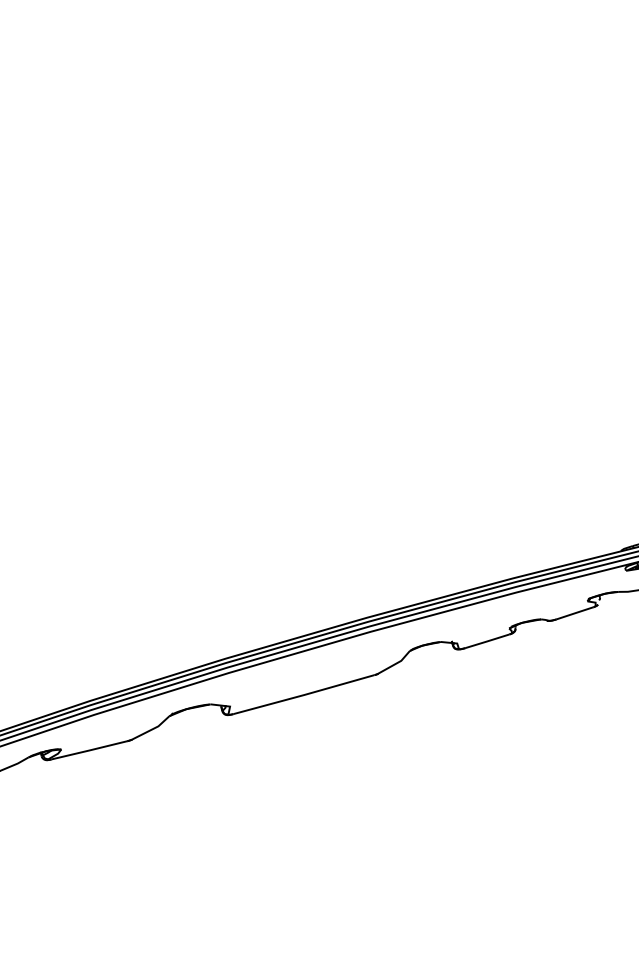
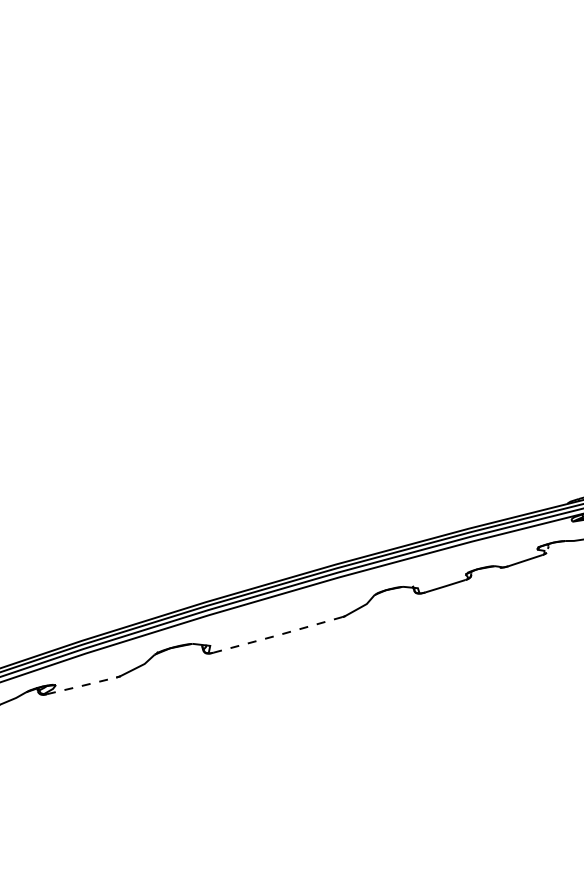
line: (304, 695) -> (278, 635), solid -> dashed
line: (89, 751) -> (81, 686), solid -> dashed

